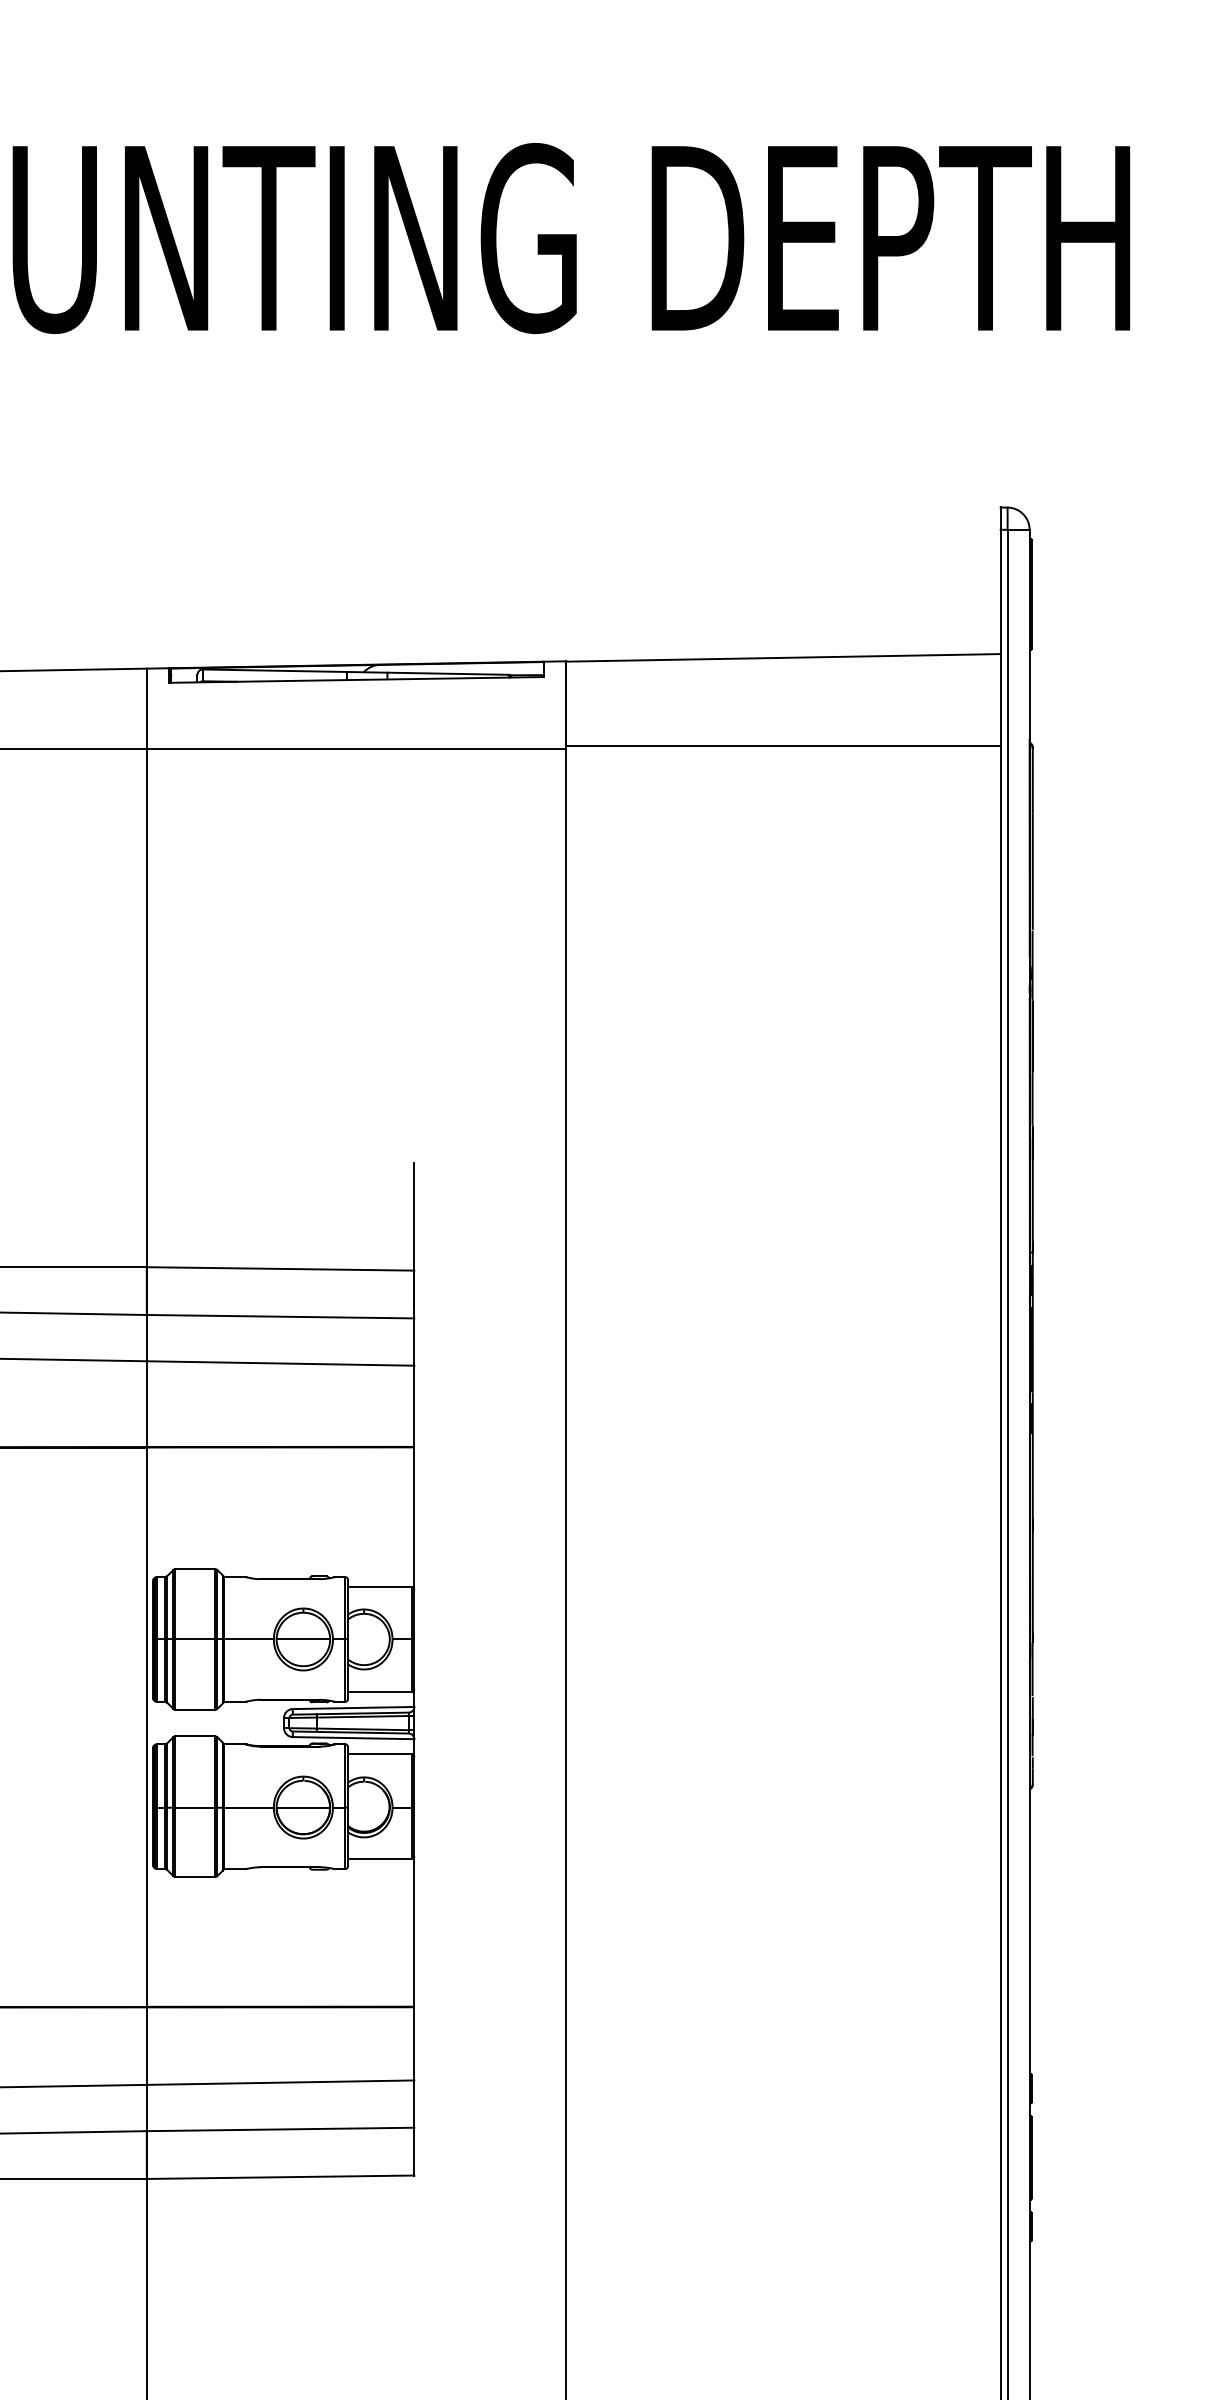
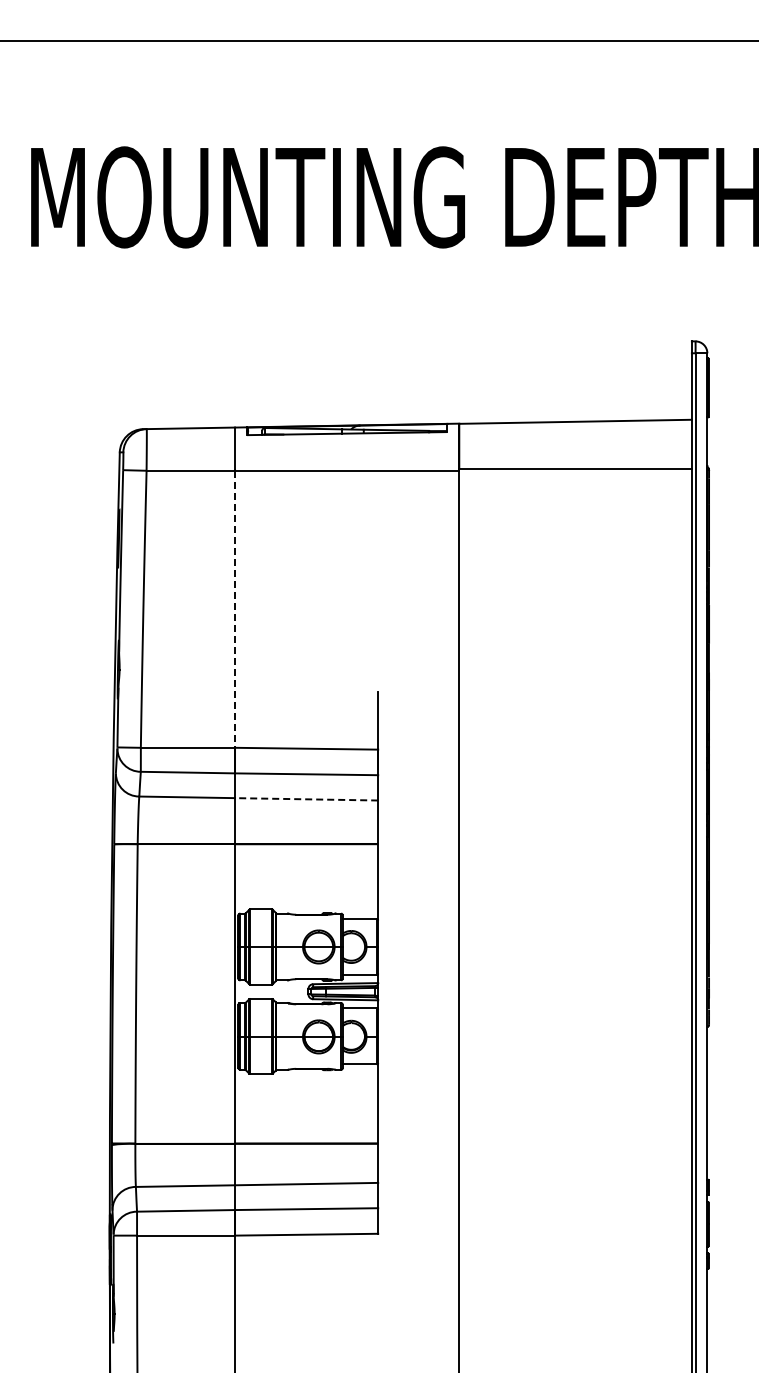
line: (147, 1008) -> (235, 609), solid -> dashed
line: (280, 1363) -> (306, 799), solid -> dashed

